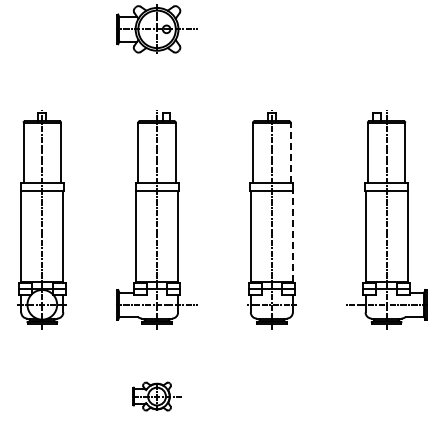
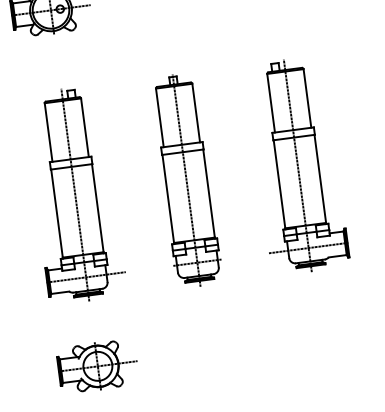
line: (290, 152) -> (196, 112), dashed -> solid
line: (292, 235) -> (208, 192), dashed -> solid
part: (156, 396) -> (97, 366), size x1.67

